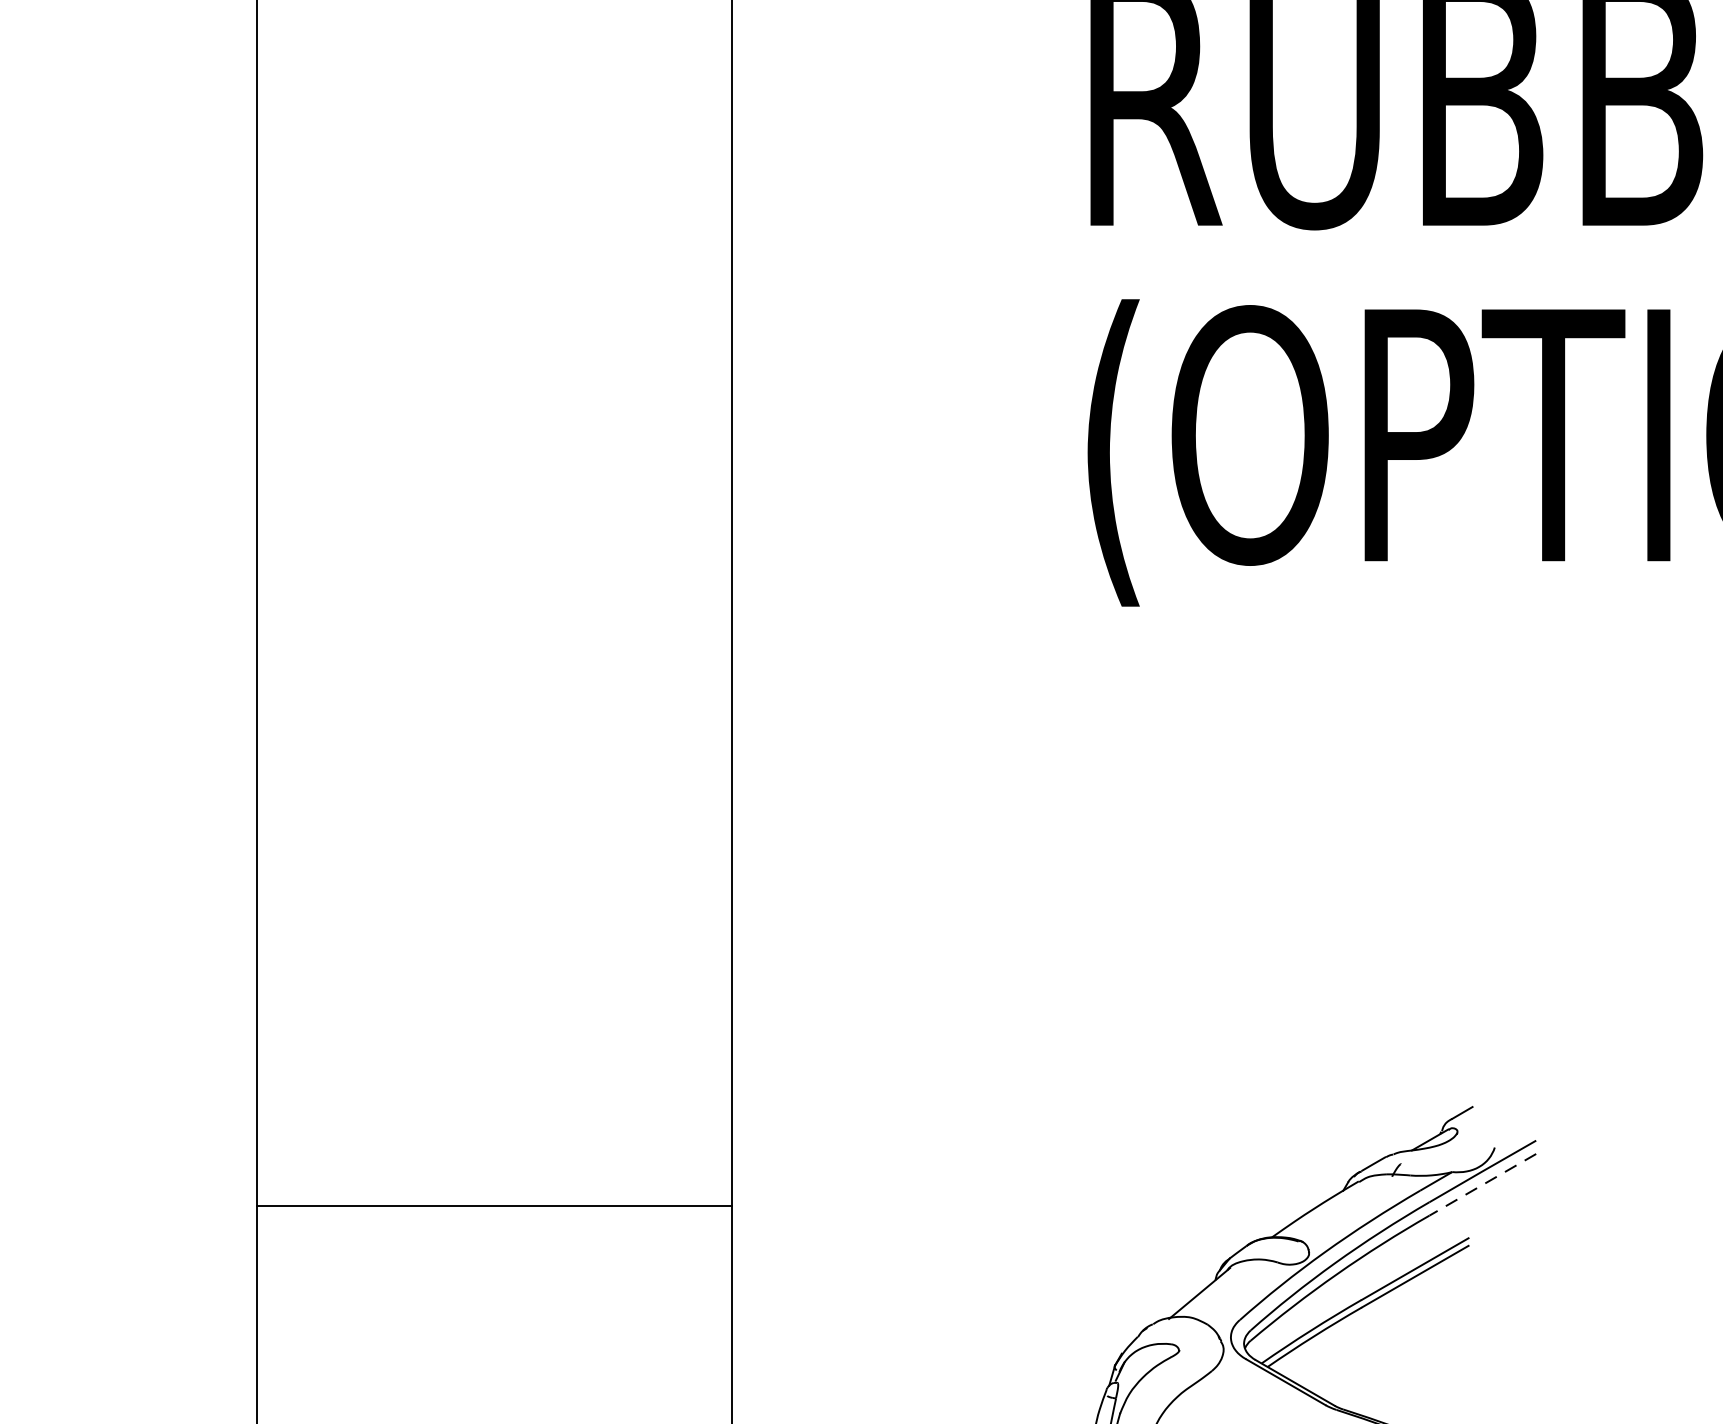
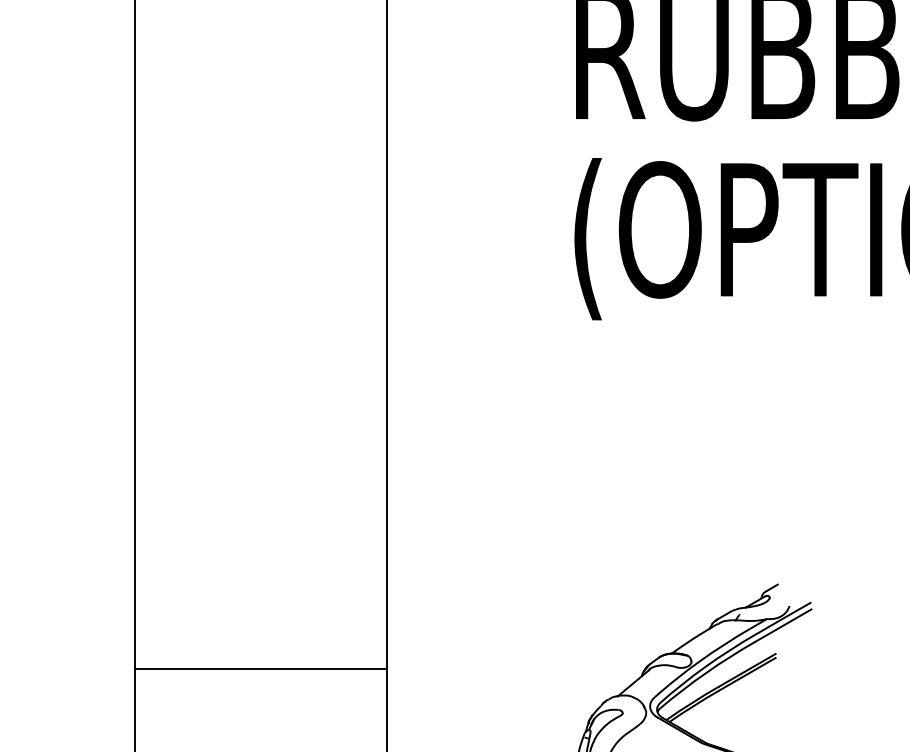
line: (1483, 1184) -> (783, 625), dashed -> solid
line: (493, 1205) -> (260, 668), moved

